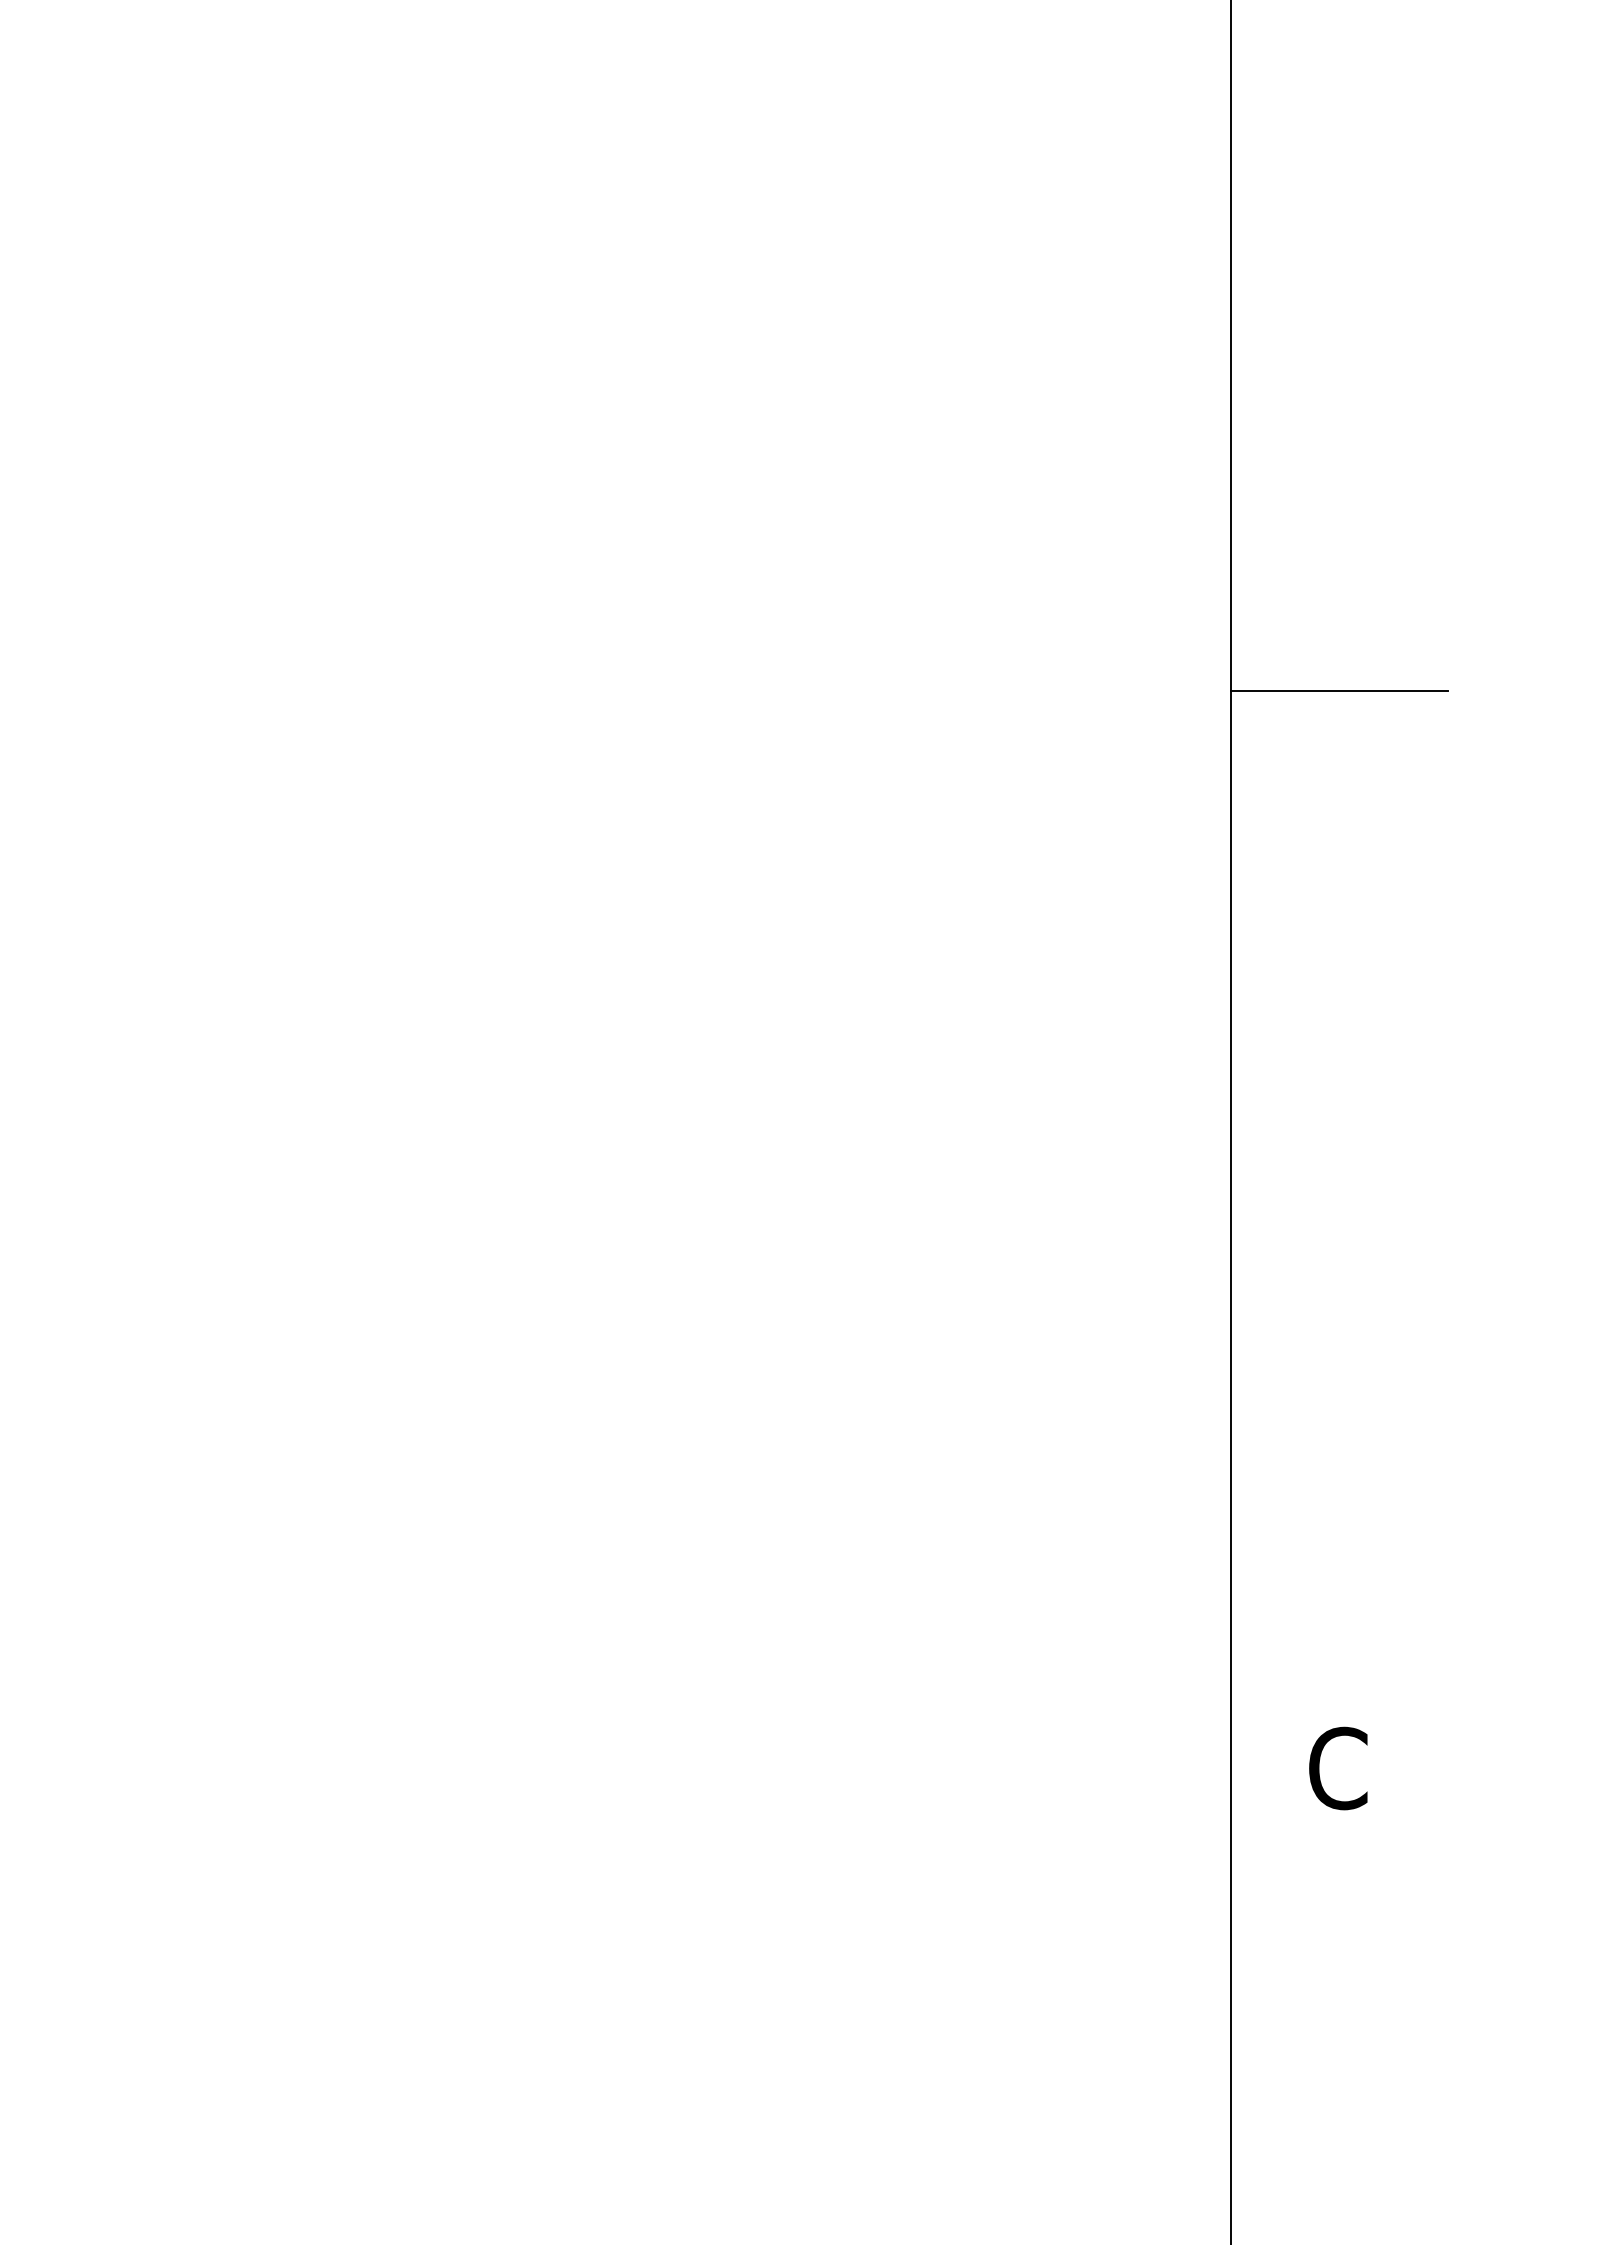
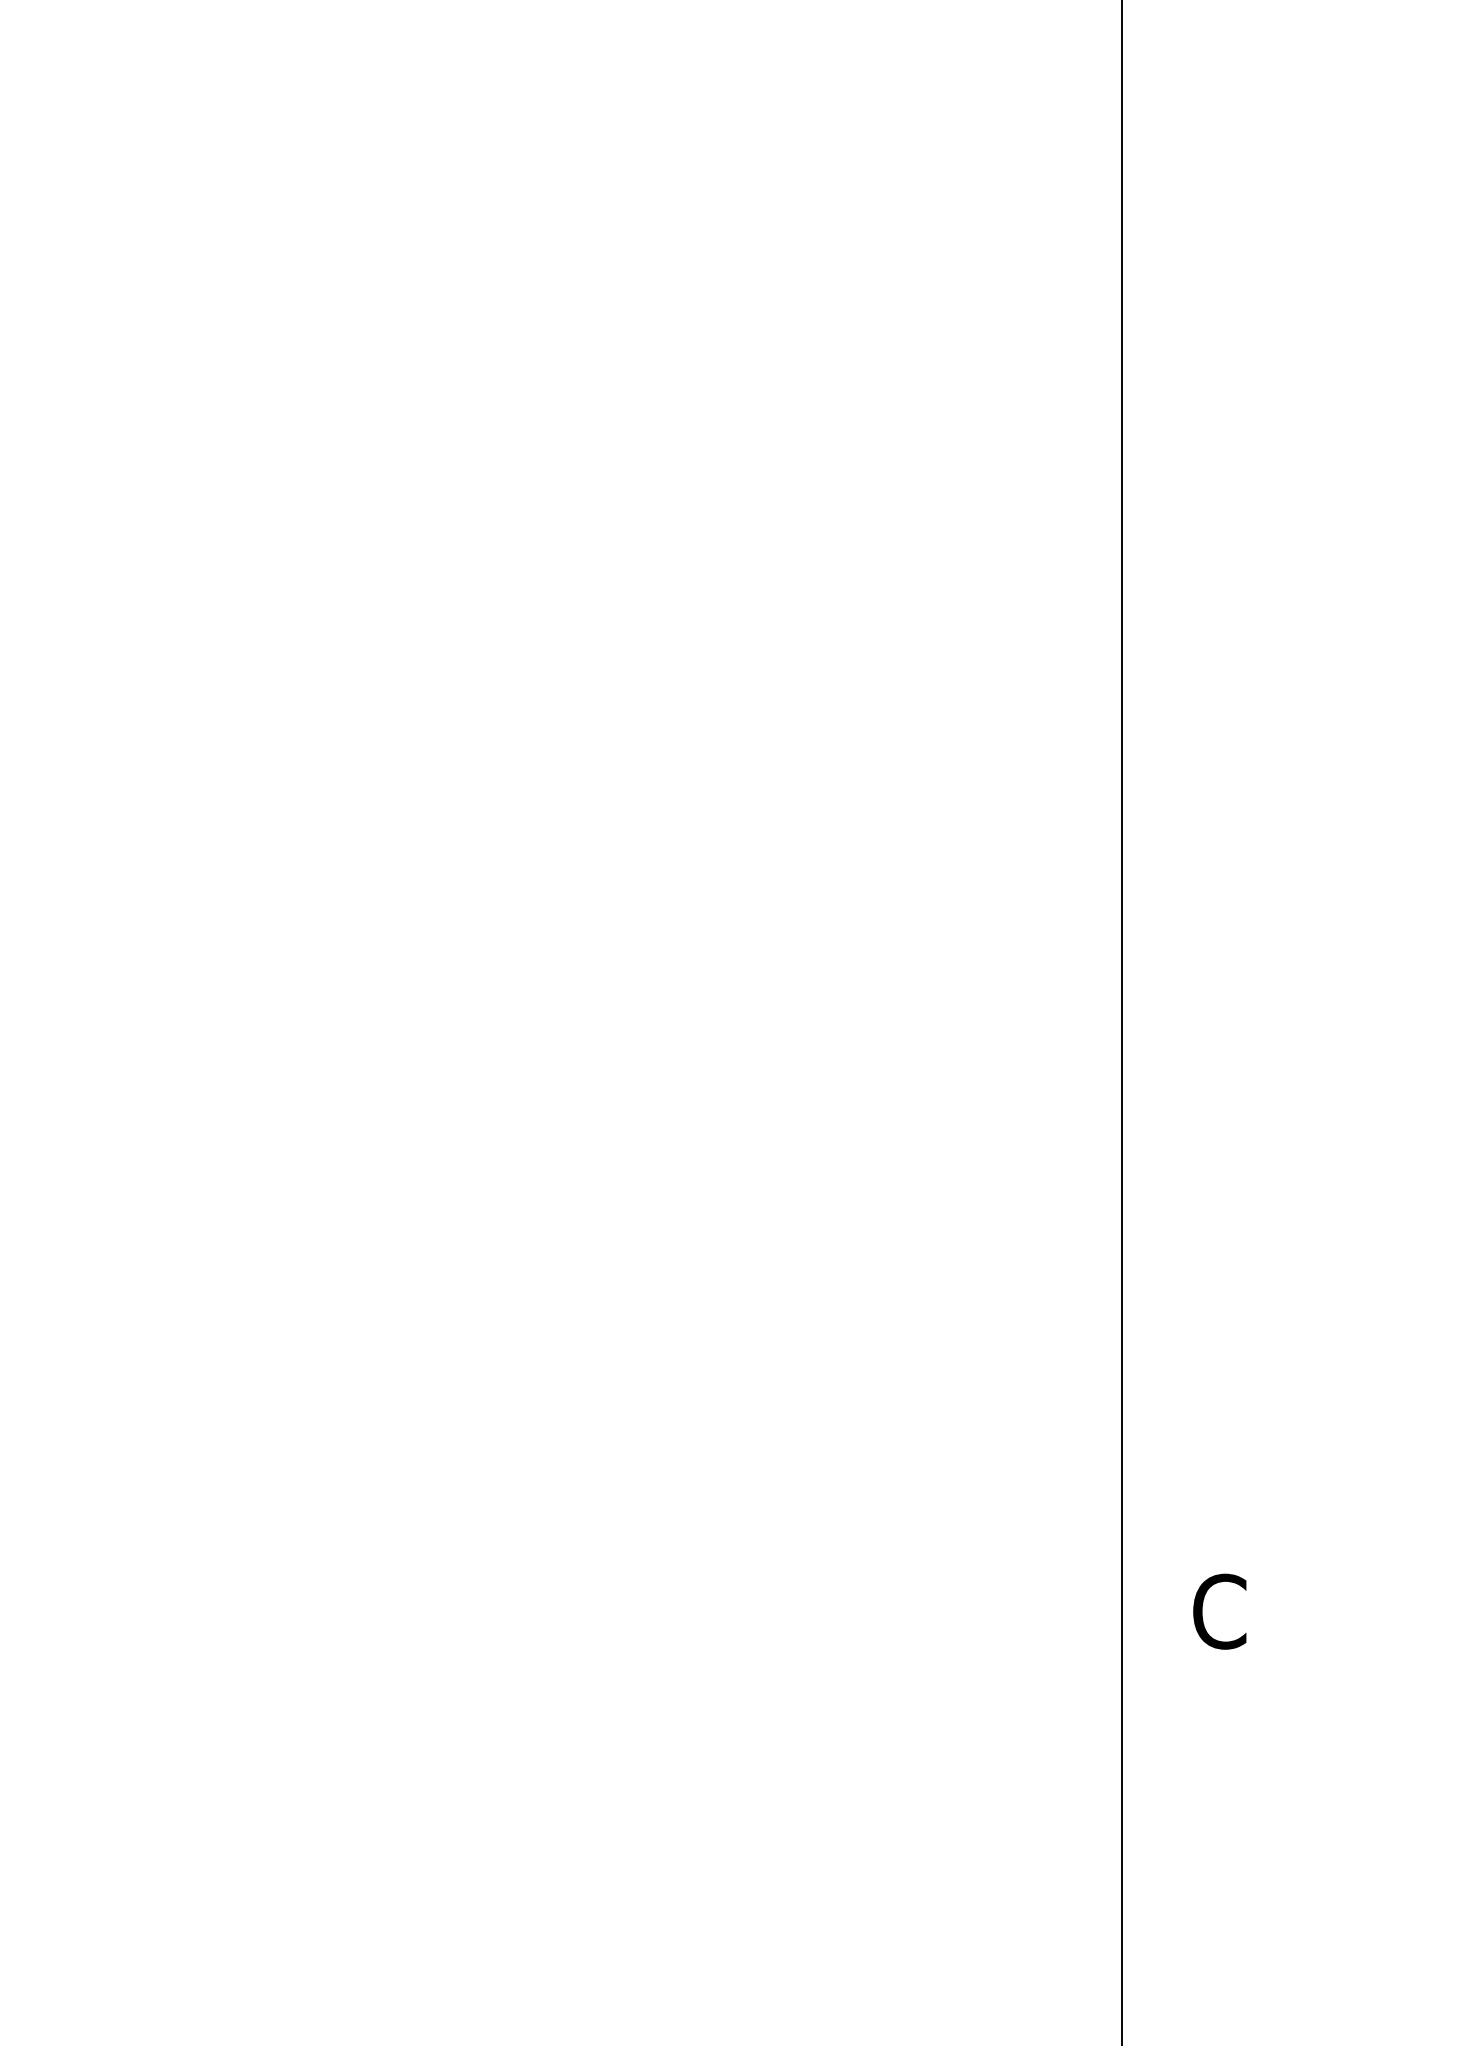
line: (1339, 691) -> (1220, 630), removed

